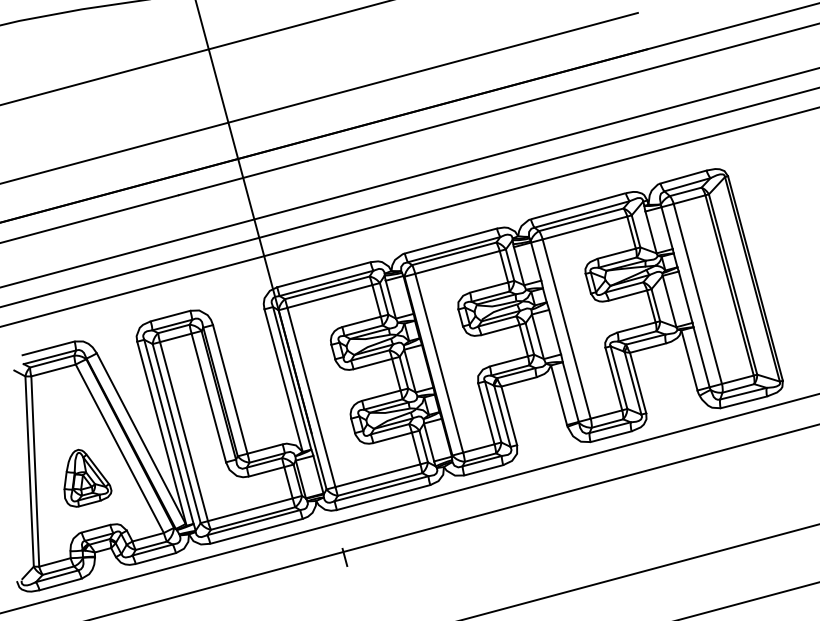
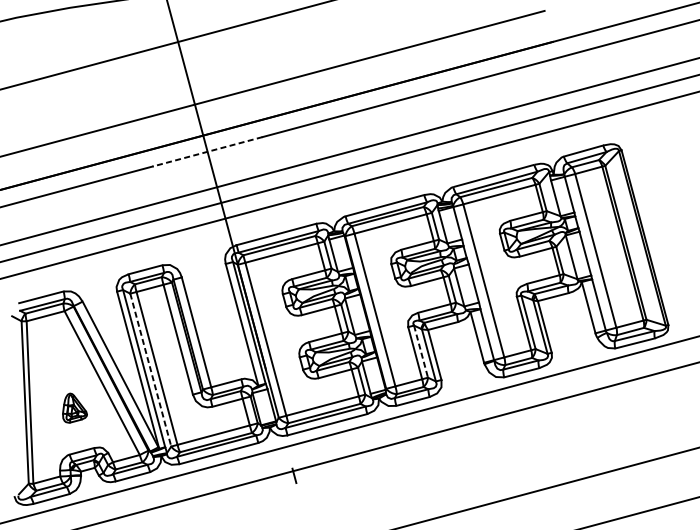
line: (243, 177) -> (207, 151), solid -> dashed
line: (493, 411) -> (421, 351), solid -> dashed
line: (176, 433) -> (150, 370), solid -> dashed
part: (87, 477) -> (74, 407), size x0.6

